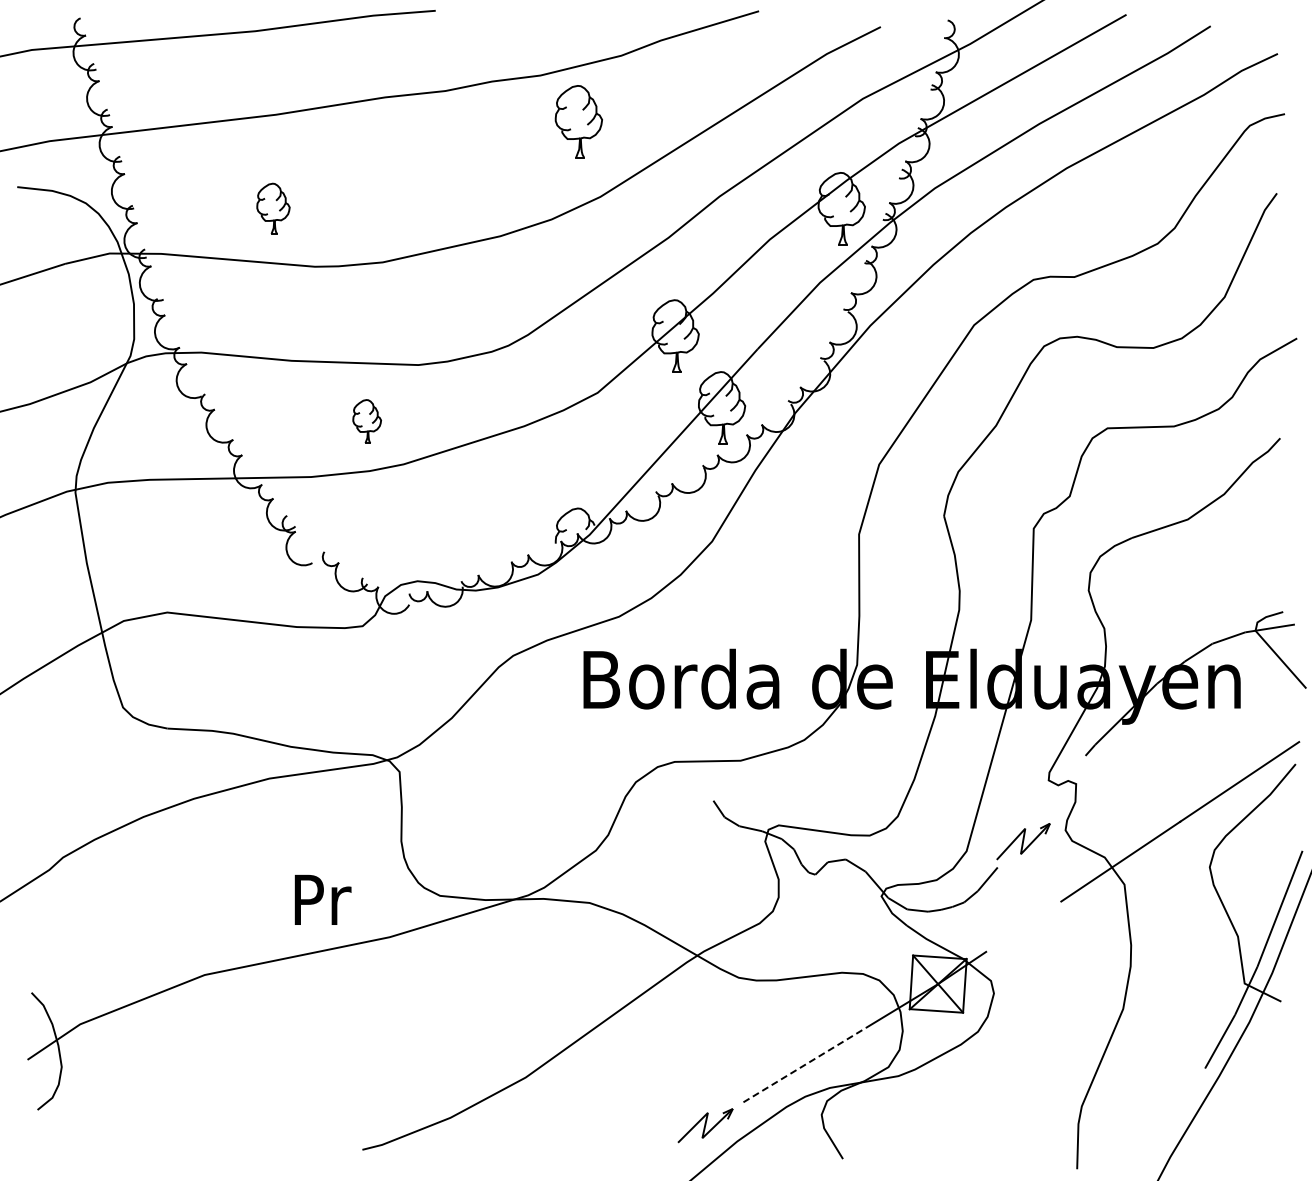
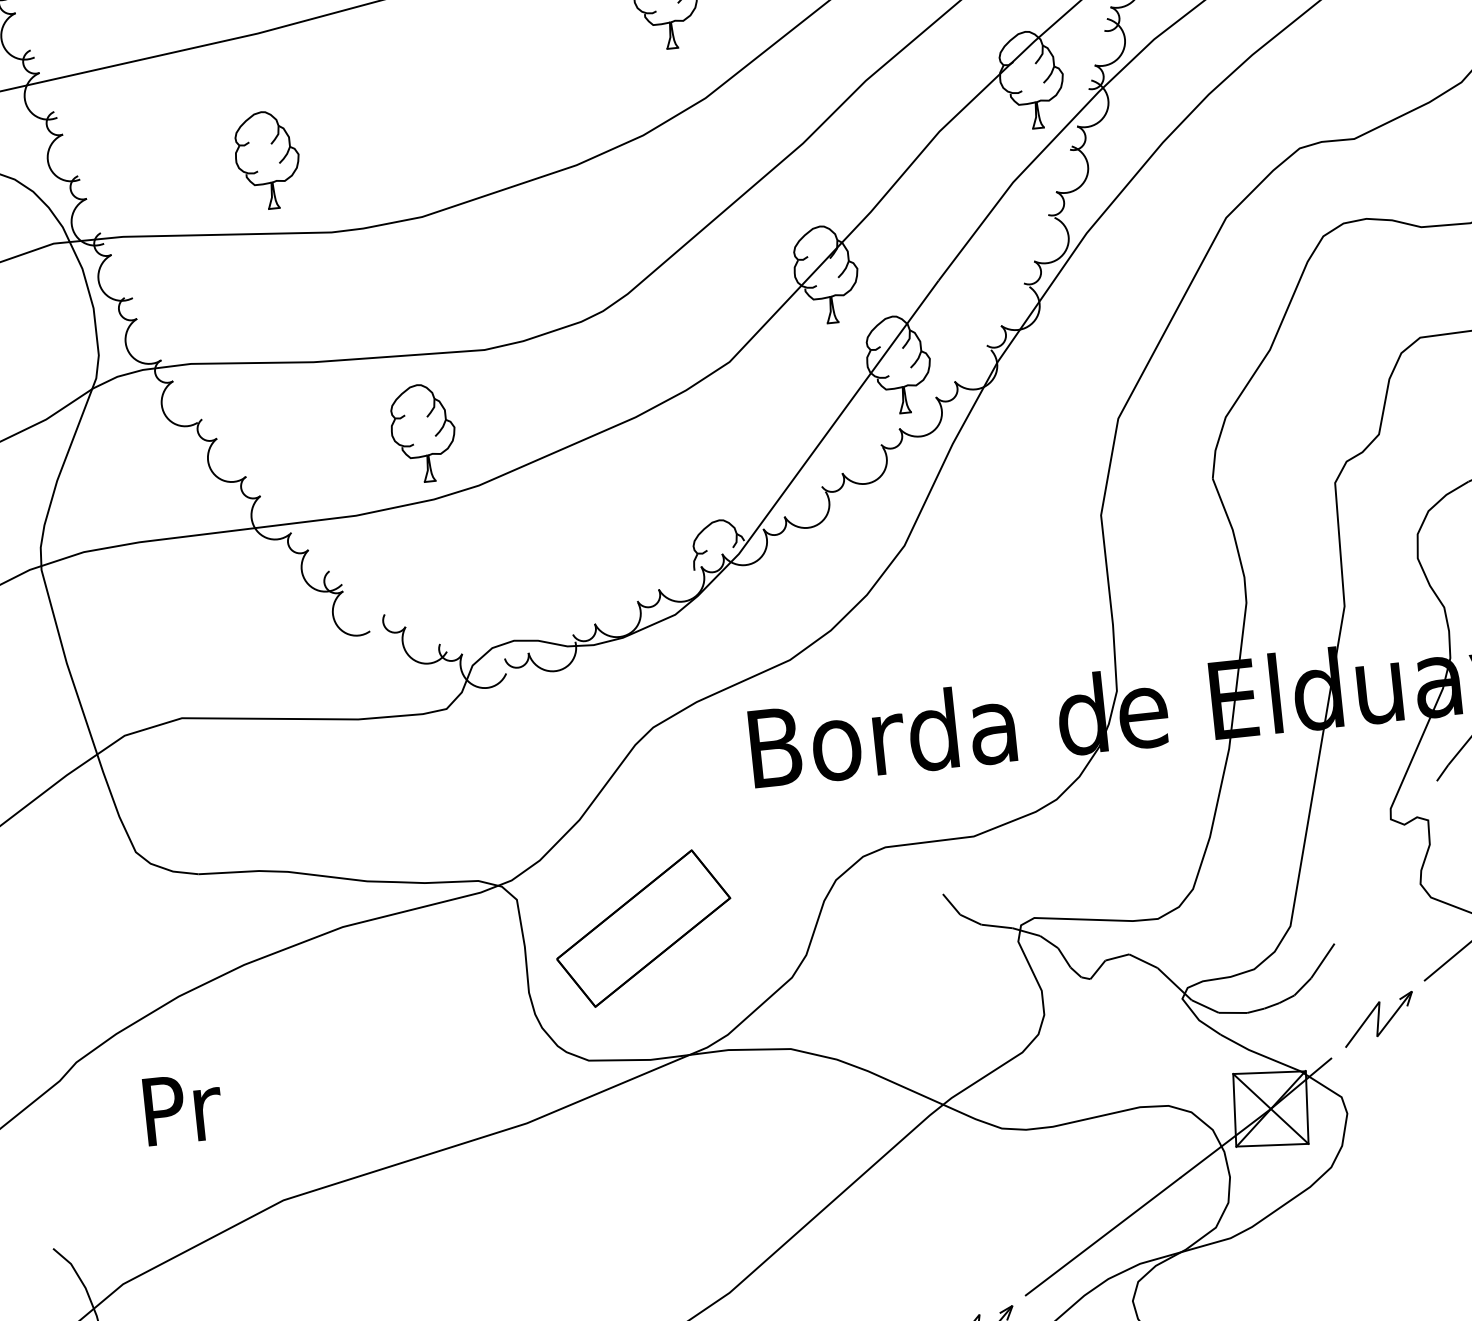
part: (273, 208) -> (267, 159), size x1.43
part: (367, 421) -> (424, 433), size x1.67
part: (490, 802) -> (643, 927), added
part: (1023, 841) -> (1378, 1019), moved
text: (322, 899) -> (182, 1108), moved
line: (804, 1065) -> (1102, 1237), dashed -> solid

